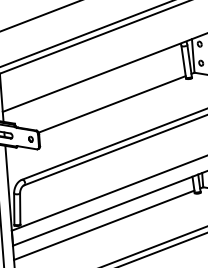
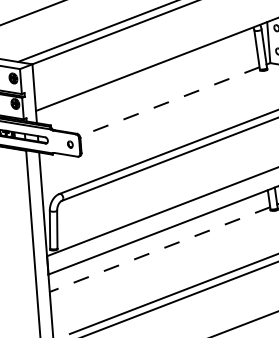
line: (112, 104) -> (169, 101), solid -> dashed
line: (103, 225) -> (159, 249), solid -> dashed

